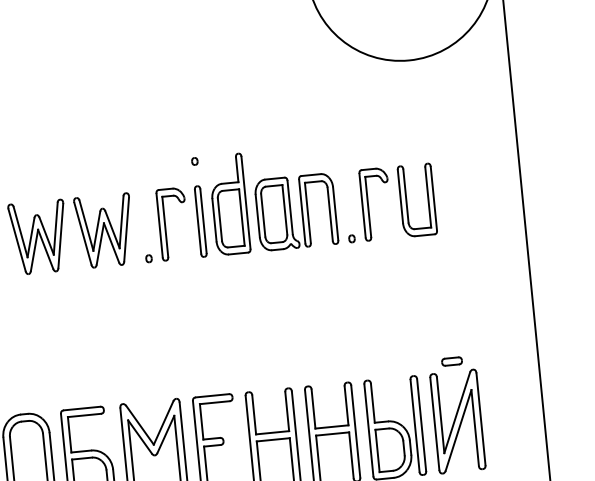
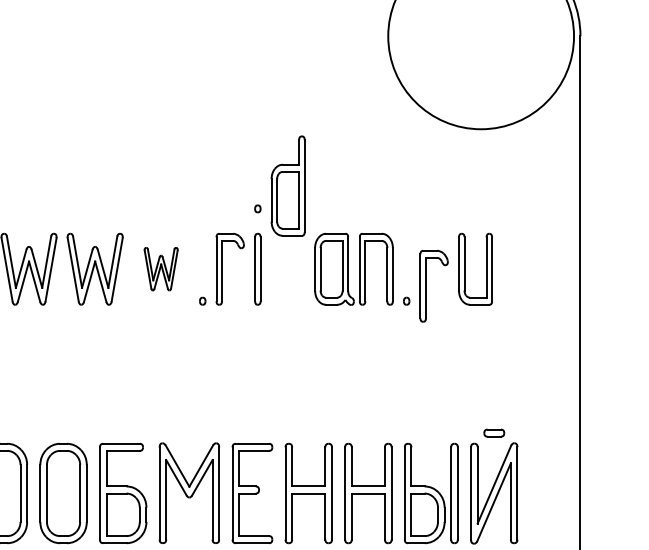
part: (228, 203) -> (287, 185), moved
part: (368, 204) -> (426, 285), moved
part: (103, 230) -> (160, 268), size x0.6

